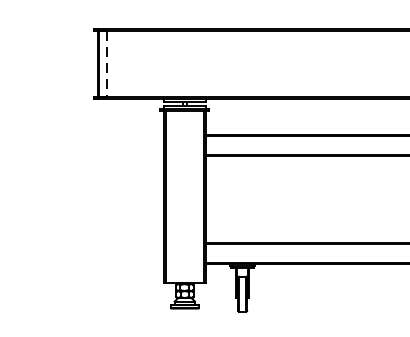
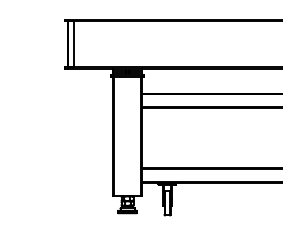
line: (106, 64) -> (73, 44), dashed -> solid

